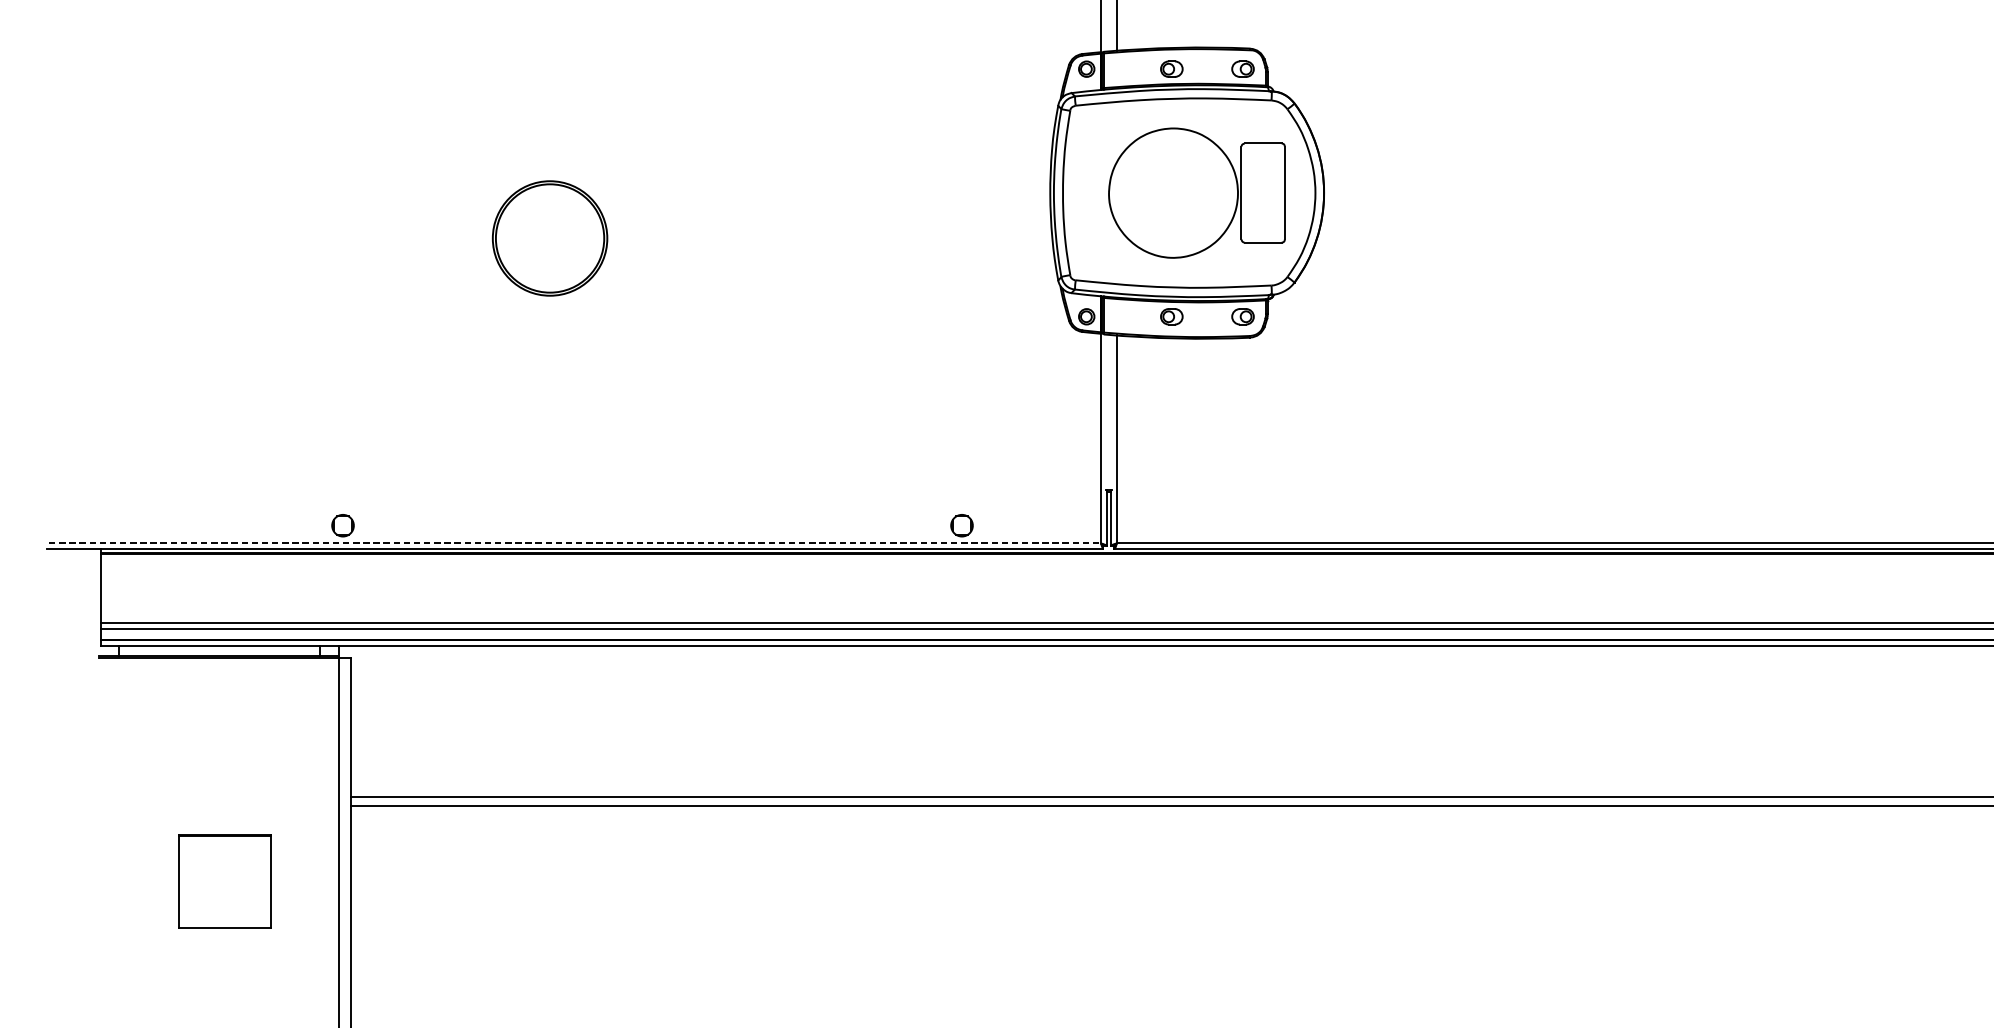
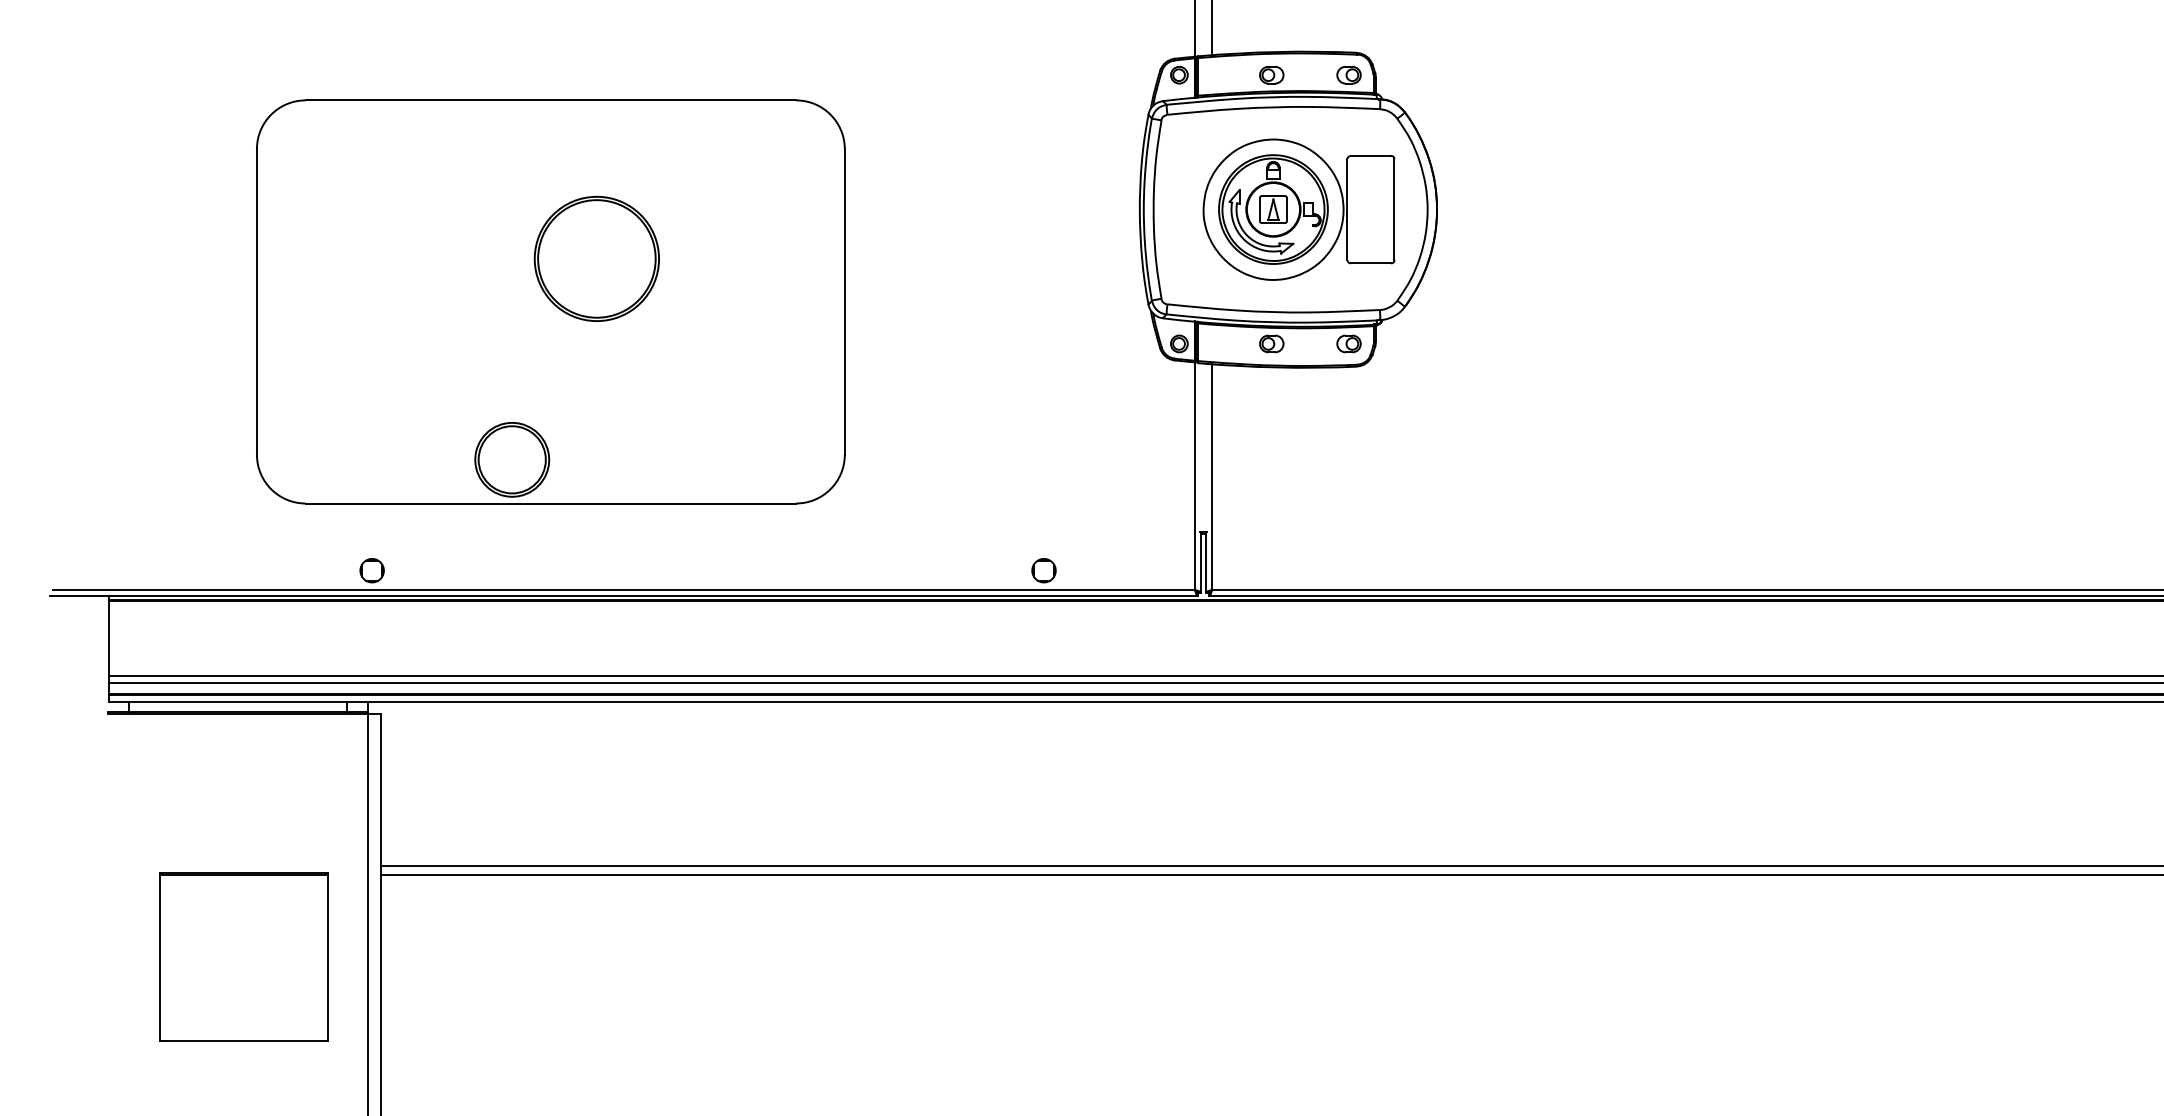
part: (1173, 192) -> (1273, 209), added
part: (507, 277) -> (550, 301), added
line: (574, 543) -> (623, 589), dashed -> solid
part: (224, 881) -> (243, 956), size x1.67

